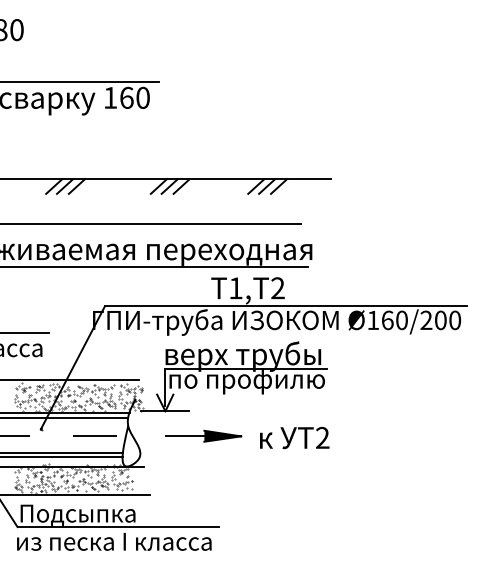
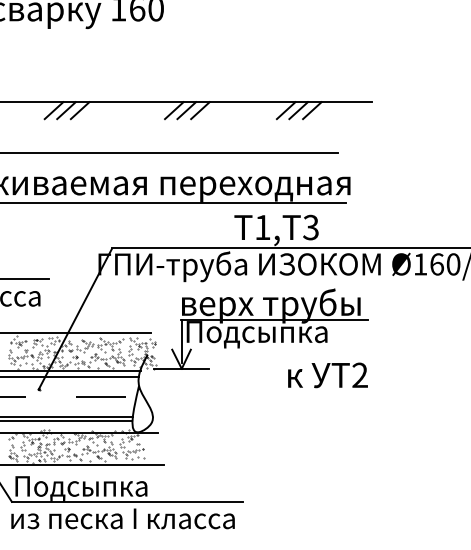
text: (277, 288) -> (310, 227), 2 -> 3
text: (246, 382) -> (274, 335), по профилю -> Подсыпка
part: (203, 435) -> (225, 396), removed
text: (294, 437) -> (327, 374), moved

